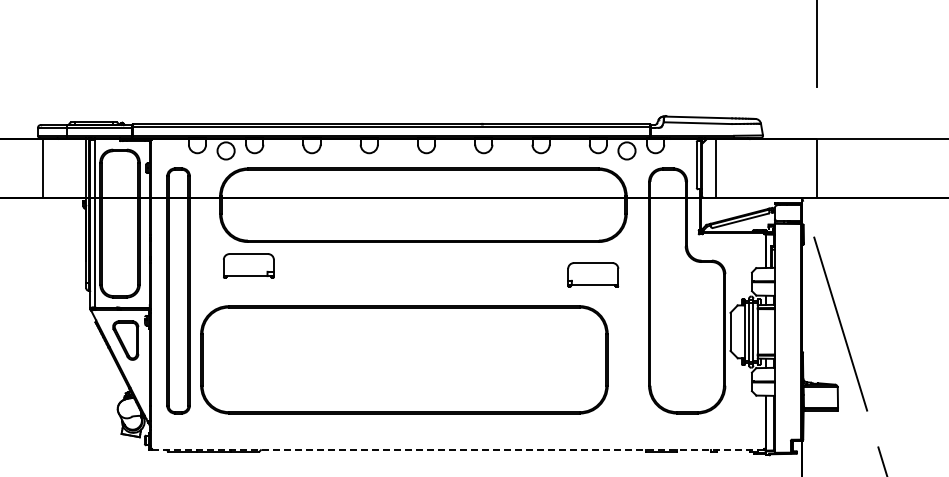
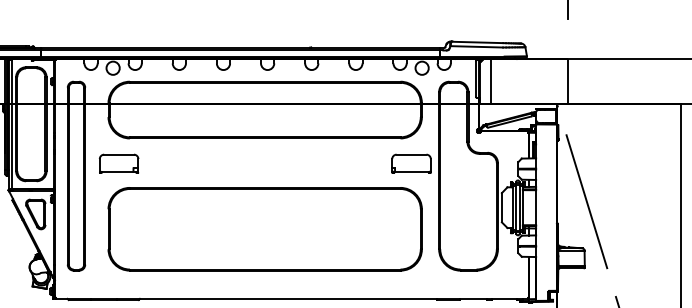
part: (248, 265) -> (118, 163), moved
part: (593, 274) -> (411, 163), moved
part: (404, 359) -> (265, 228), moved
line: (458, 450) -> (292, 299), dashed -> solid

